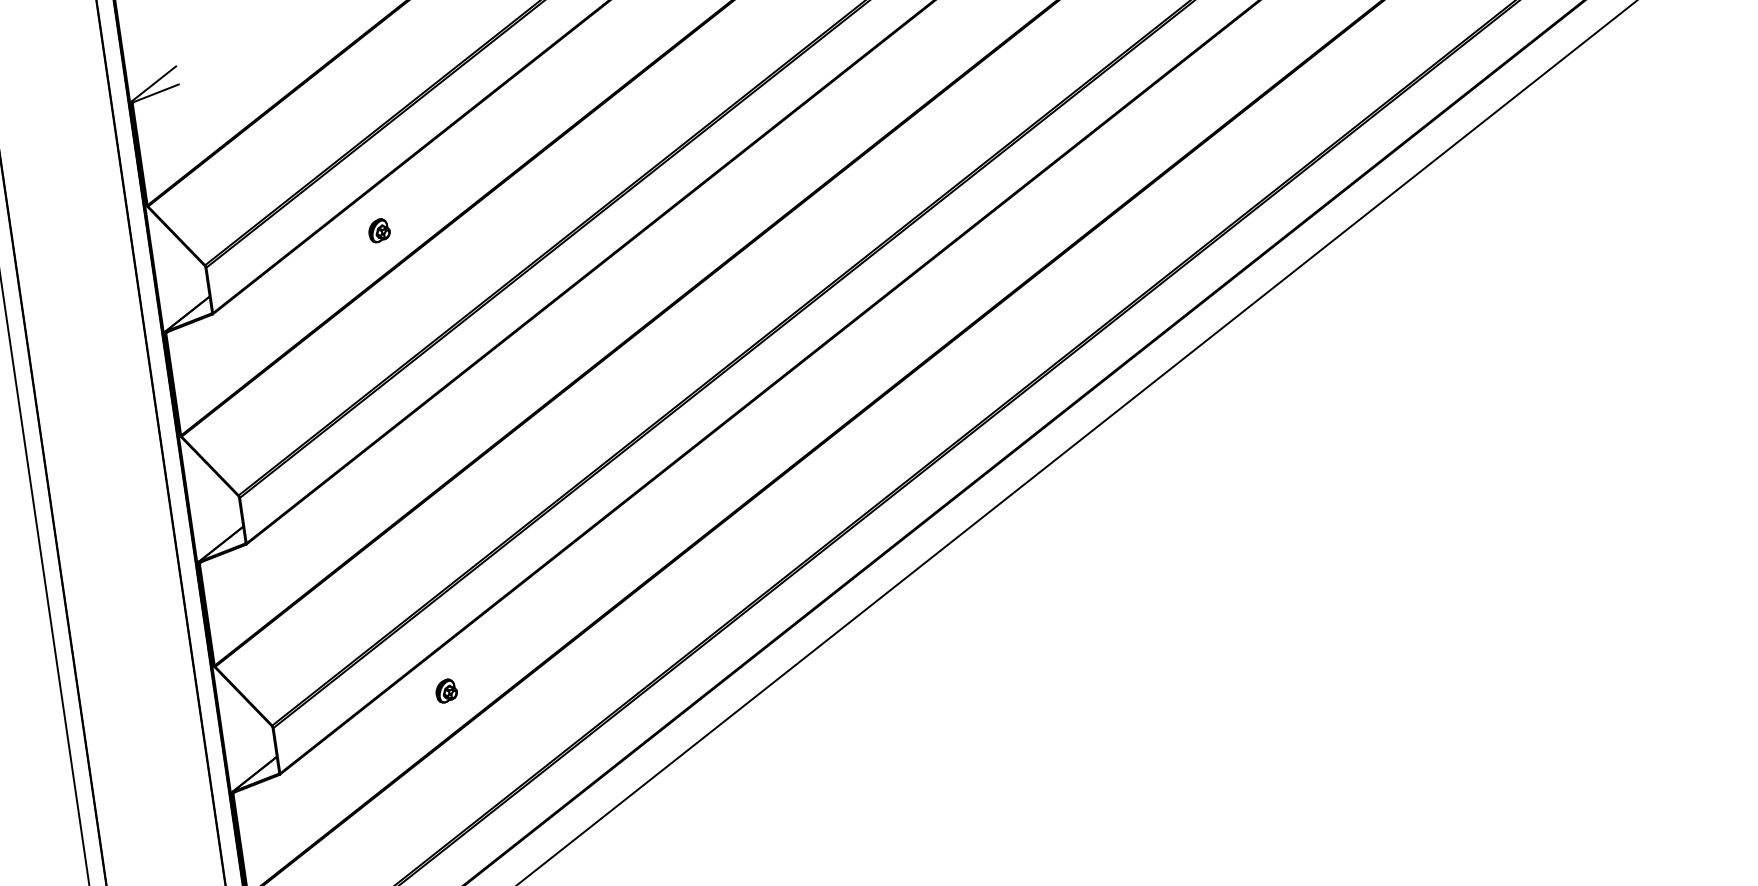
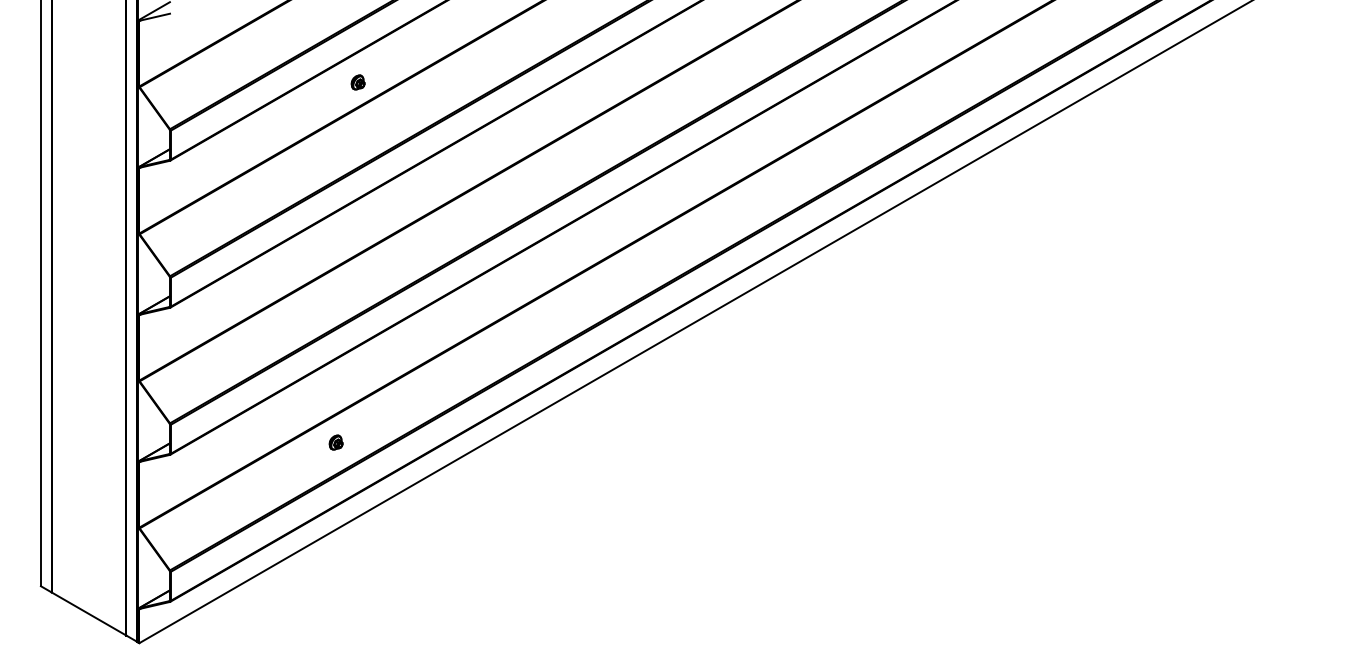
part: (378, 230) -> (357, 82), moved
part: (445, 690) -> (335, 442), moved

